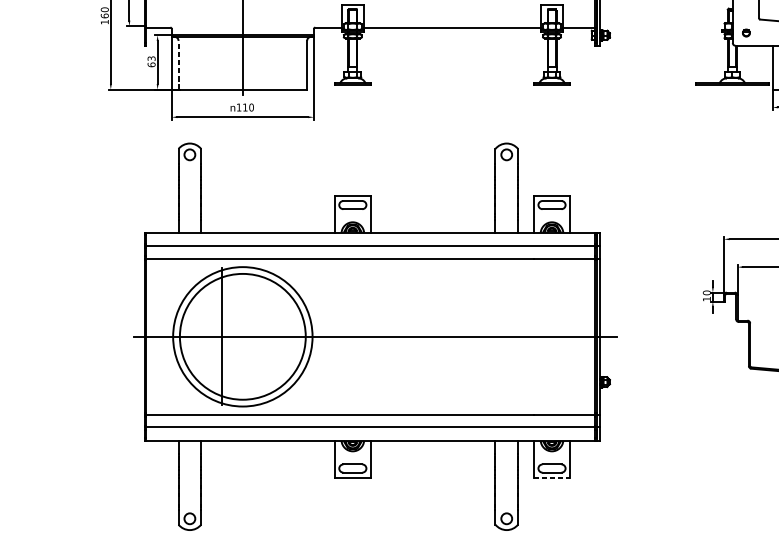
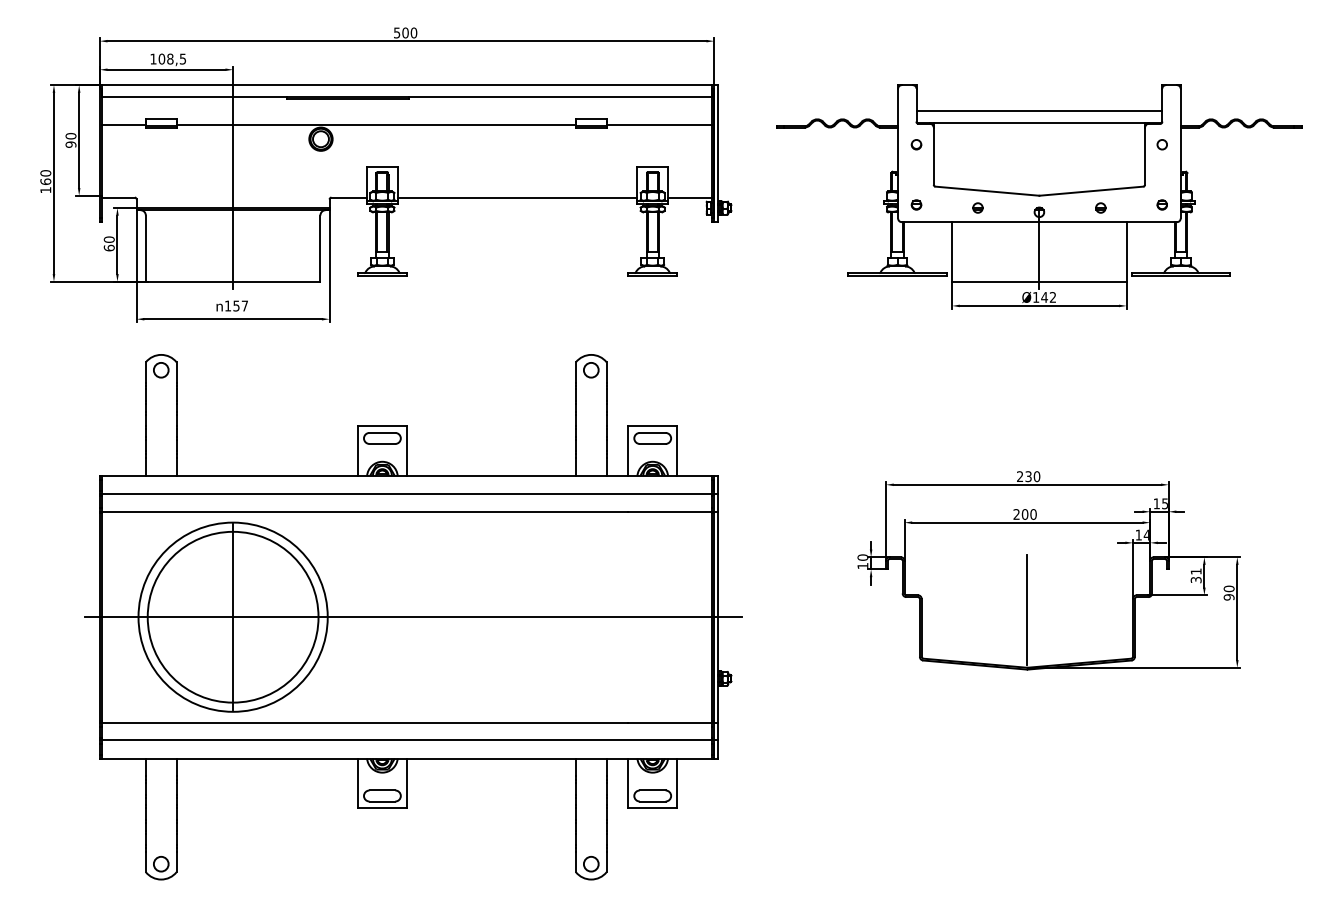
text: (151, 58) -> (108, 239), 63 -> 60
line: (178, 65) -> (145, 248), dashed -> solid
text: (248, 107) -> (240, 305), 110 -> 157
line: (222, 337) -> (233, 617), moved
line: (551, 477) -> (652, 808), dashed -> solid

